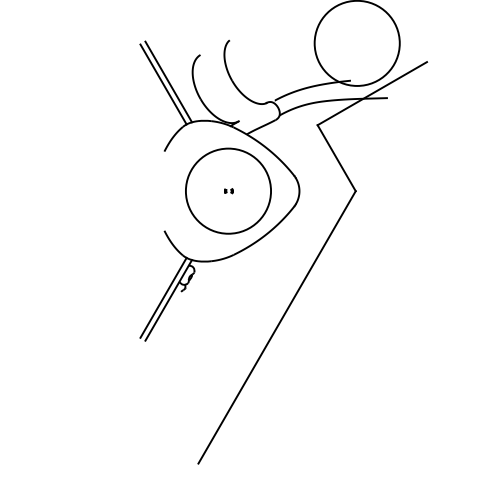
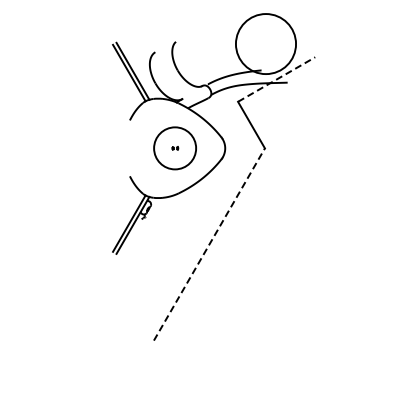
line: (372, 93) -> (276, 79), solid -> dashed
circle: (229, 191) -> (175, 148), size x0.7
line: (277, 327) -> (209, 244), solid -> dashed

